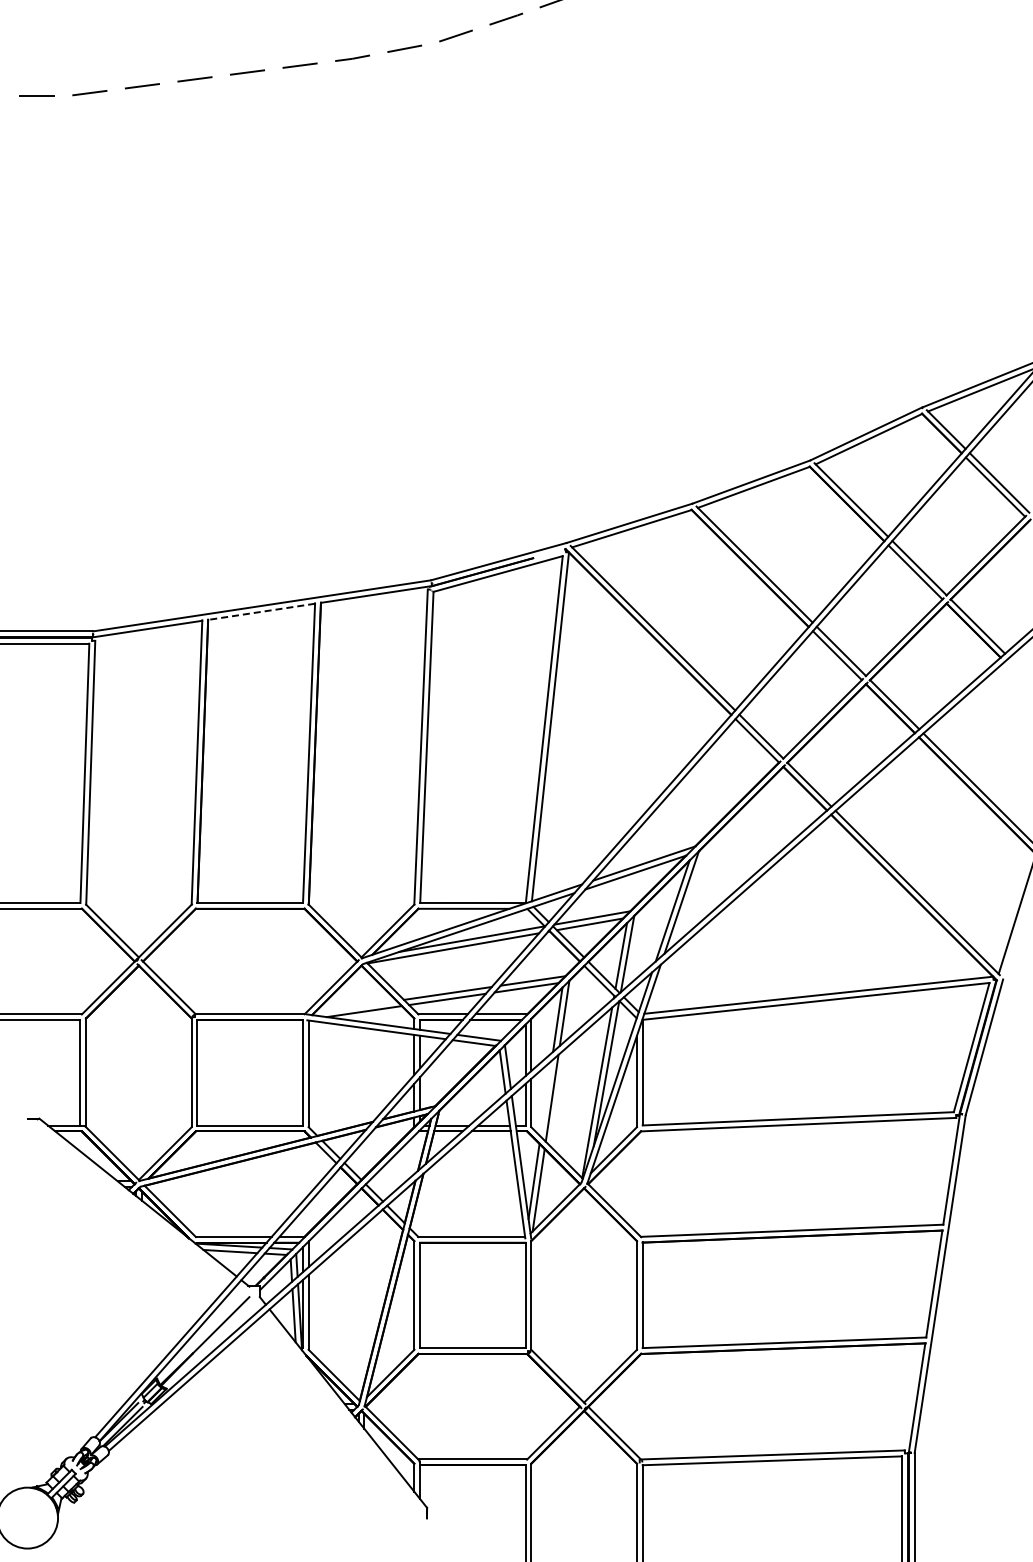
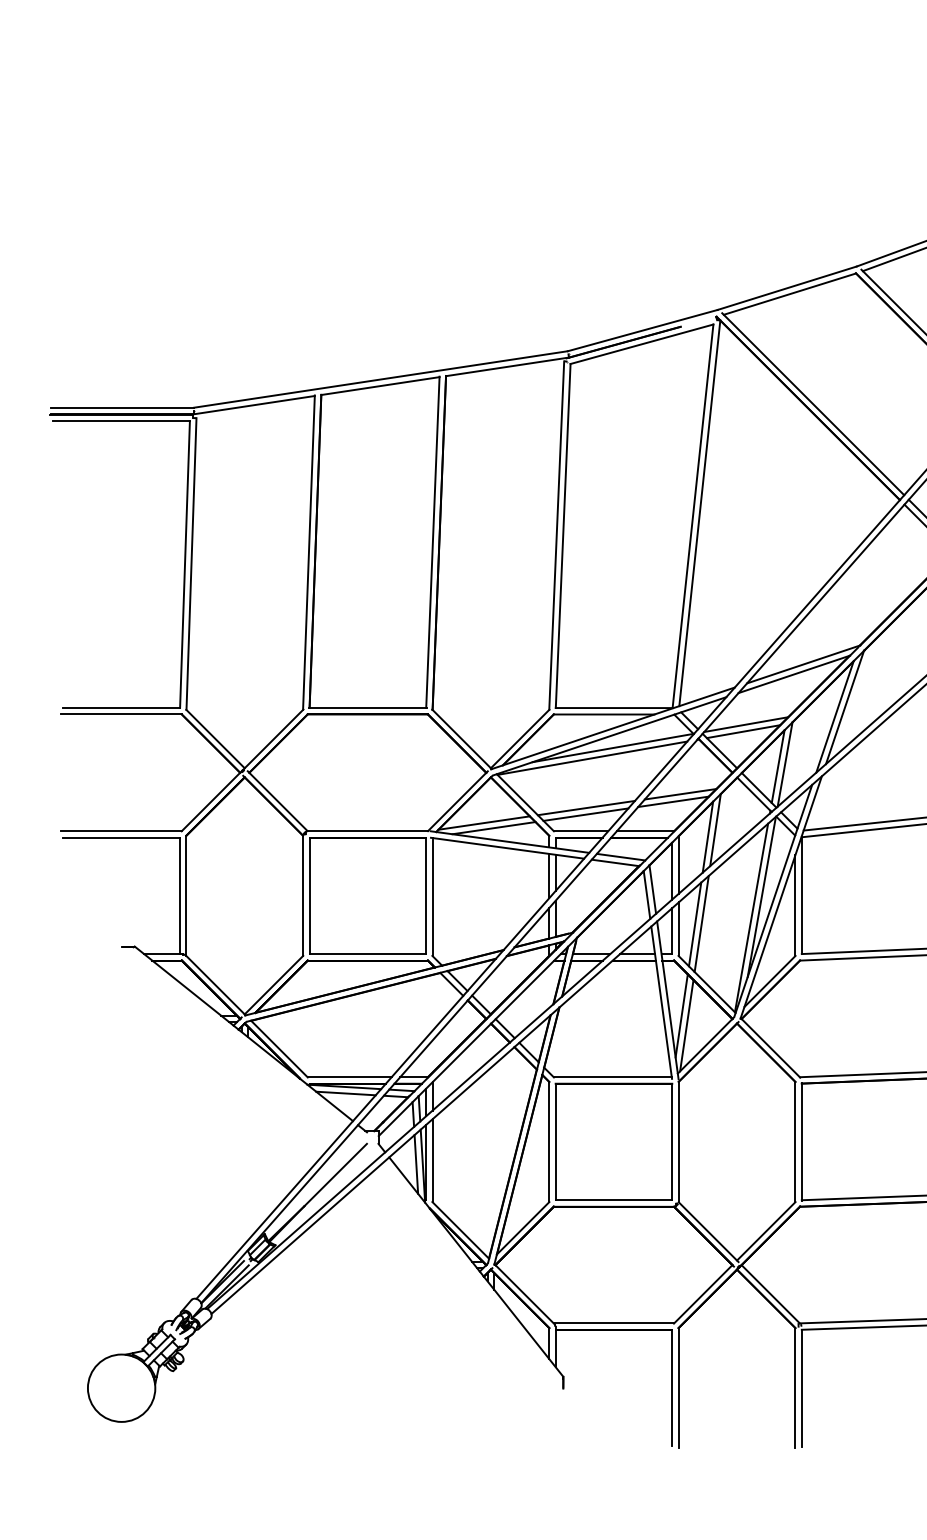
line: (261, 611) -> (380, 385), dashed -> solid
line: (355, 1006) -> (484, 822), added
line: (545, 1098) -> (694, 924), added

